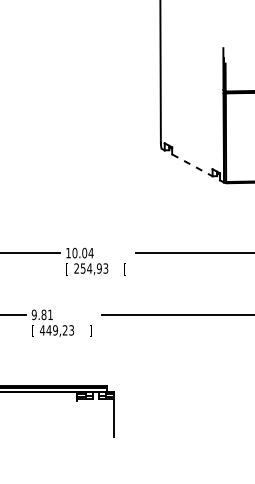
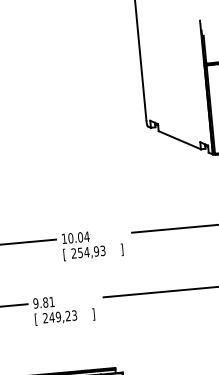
line: (192, 165) -> (179, 140), dashed -> solid
text: (124, 269) -> (121, 250), [ -> ]
text: (42, 330) -> (45, 318), 449,23 -> 249,23

